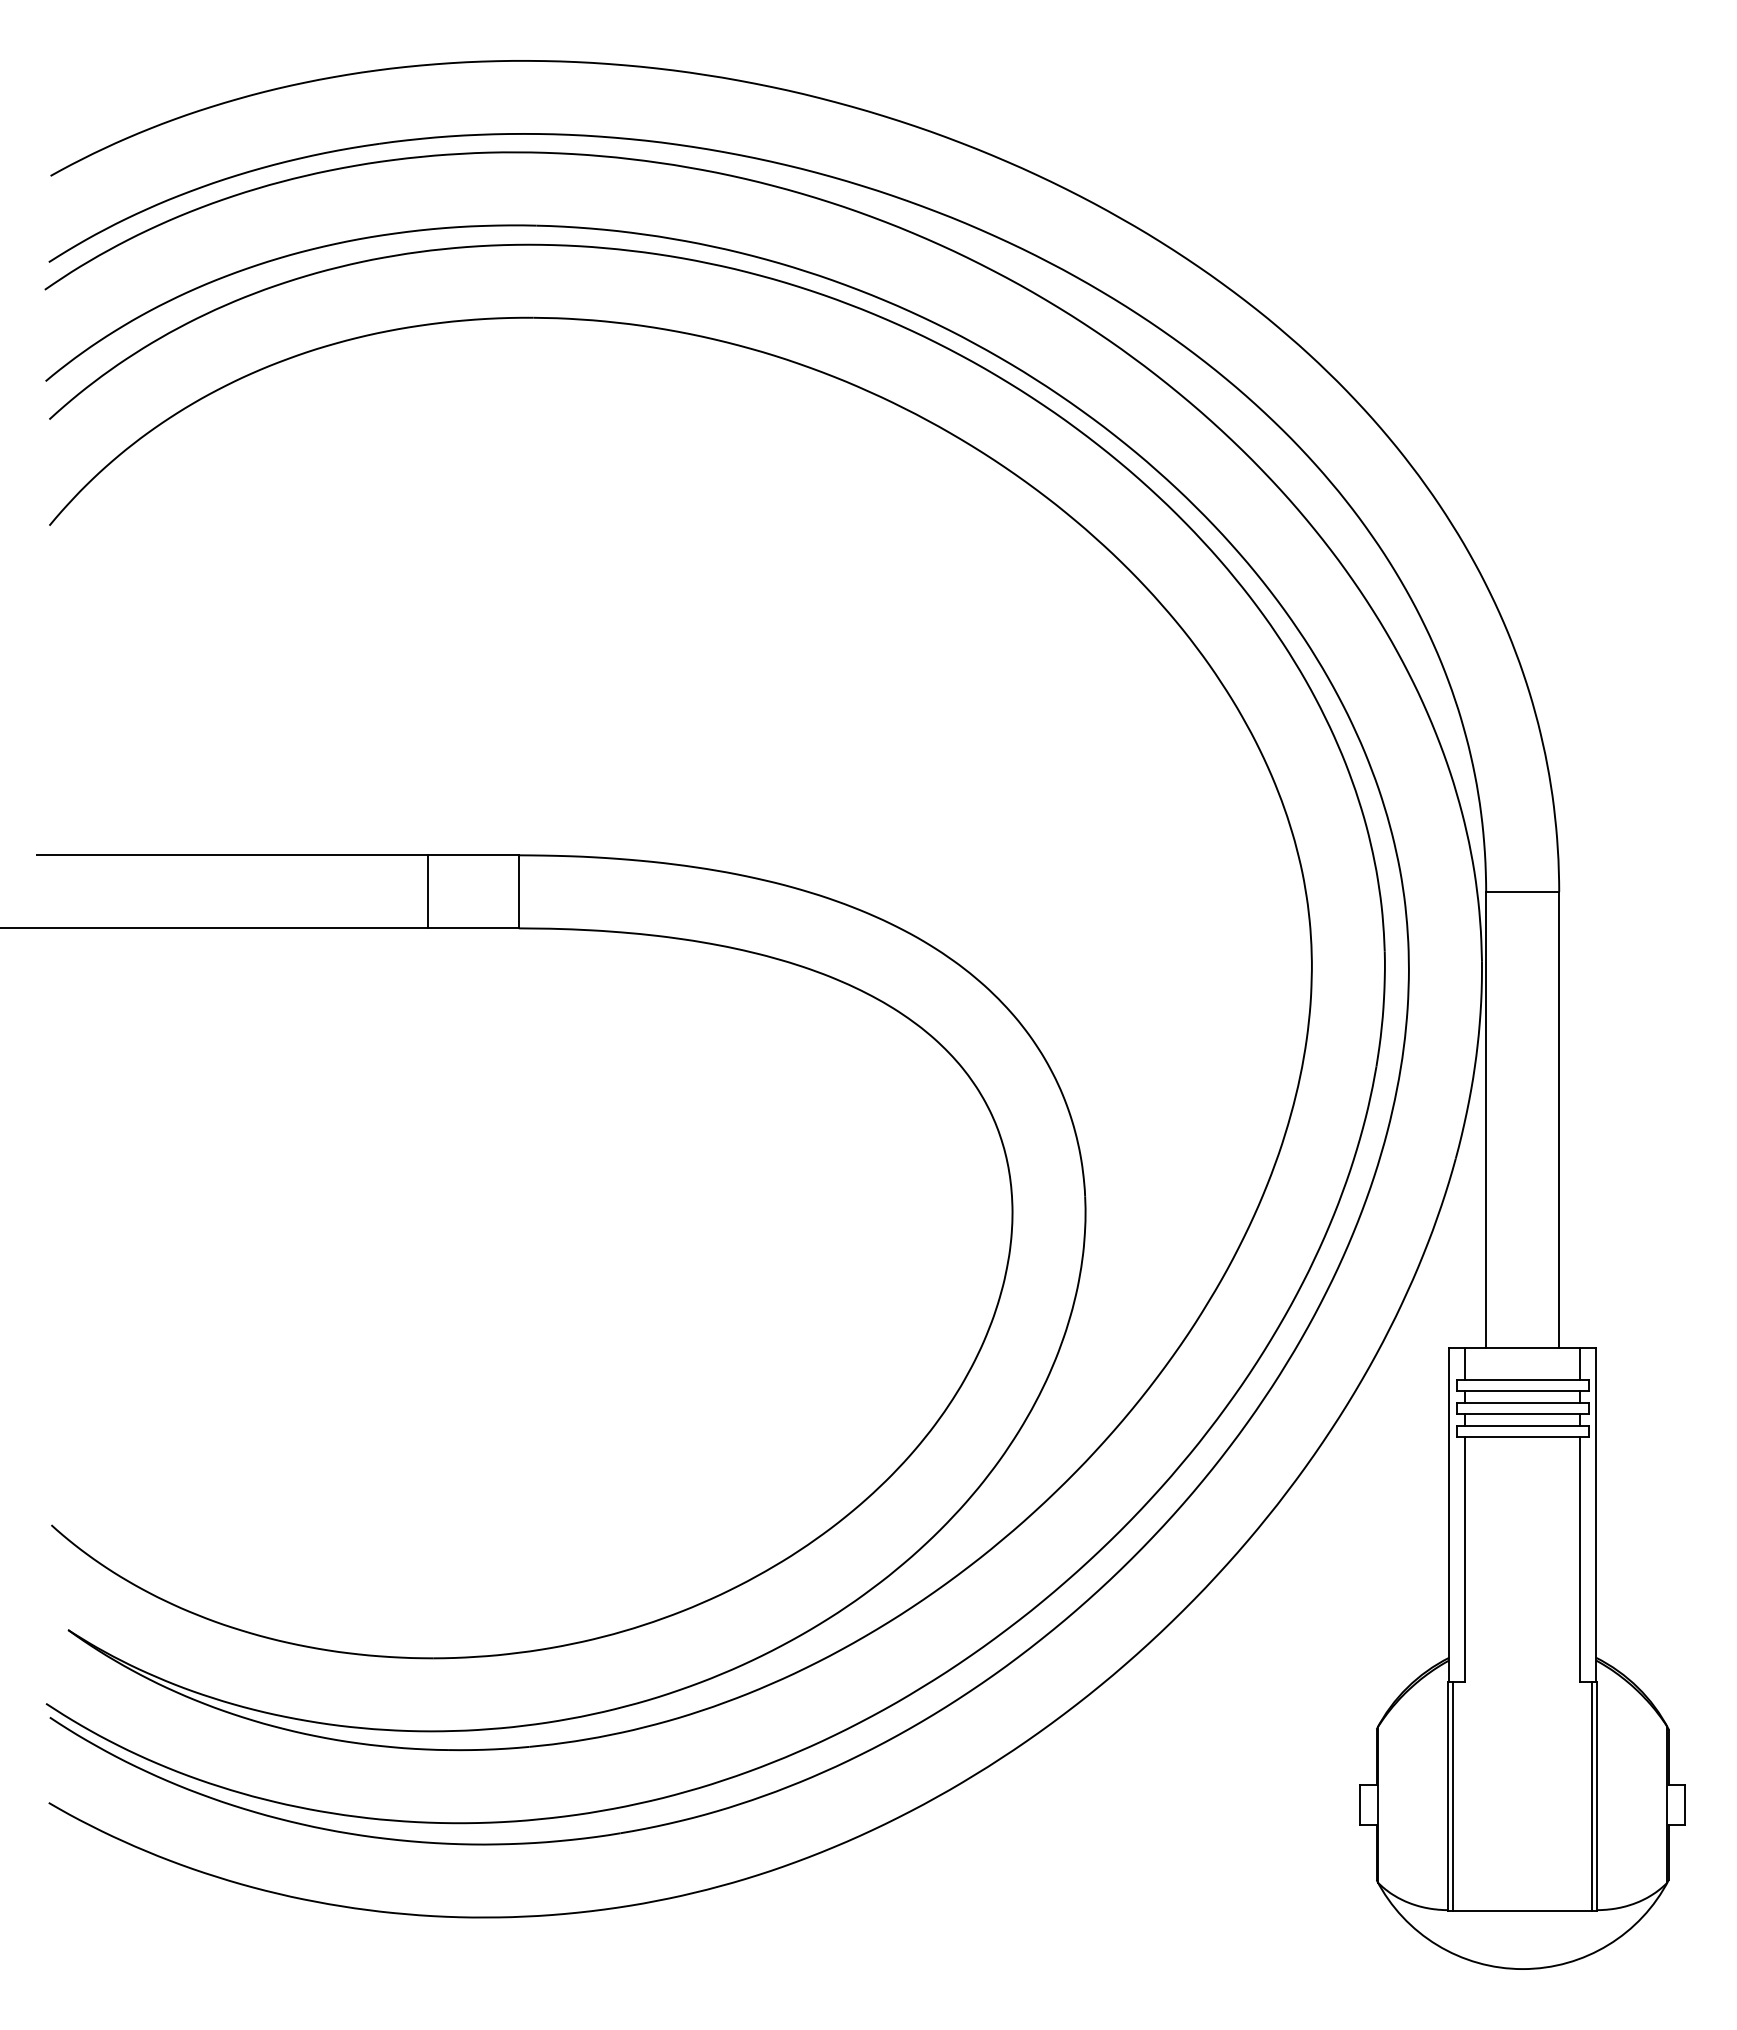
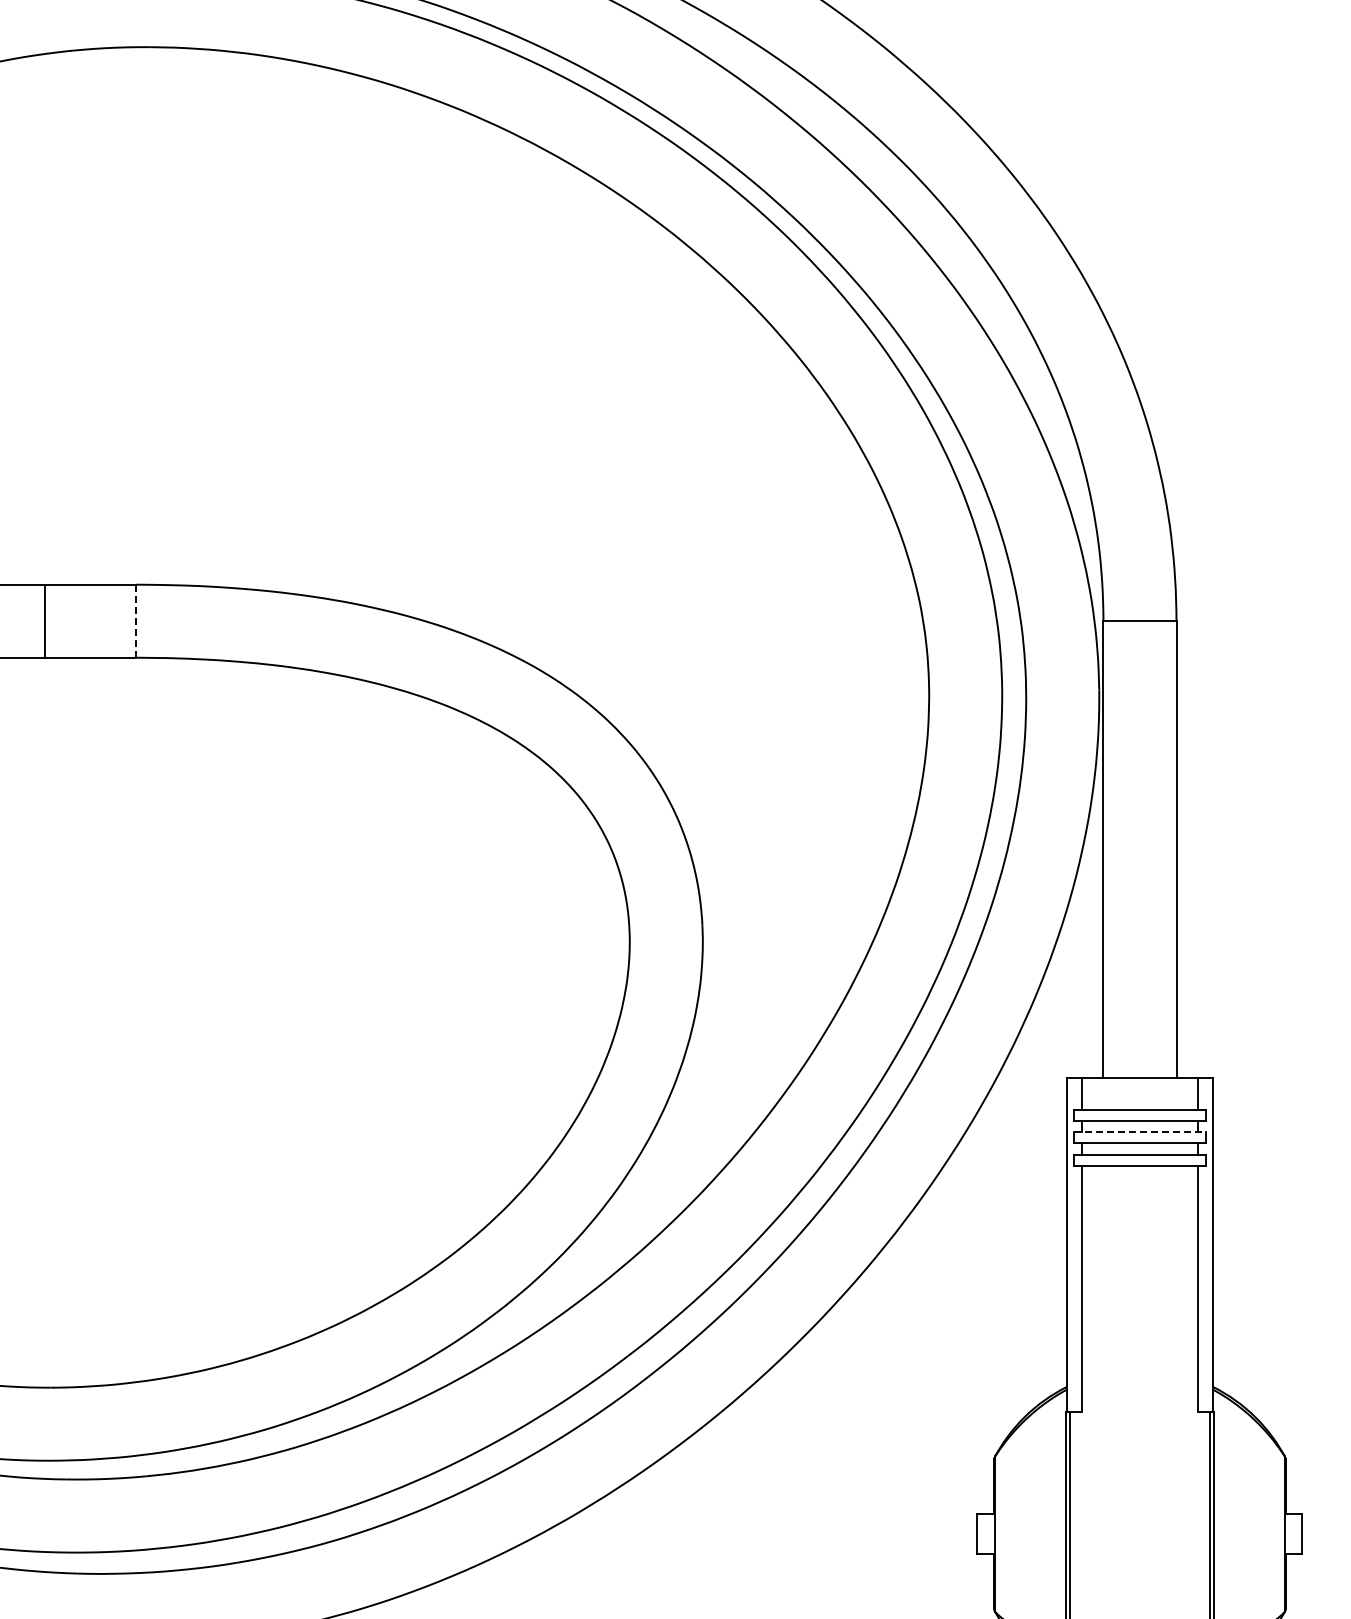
line: (518, 891) -> (135, 620), solid -> dashed
line: (1523, 1403) -> (1140, 1132), solid -> dashed

